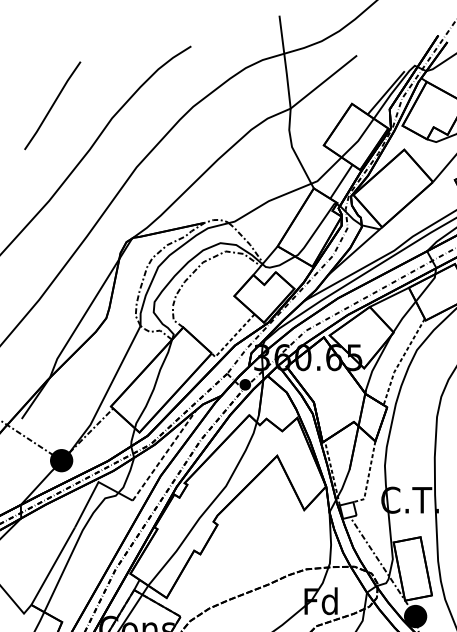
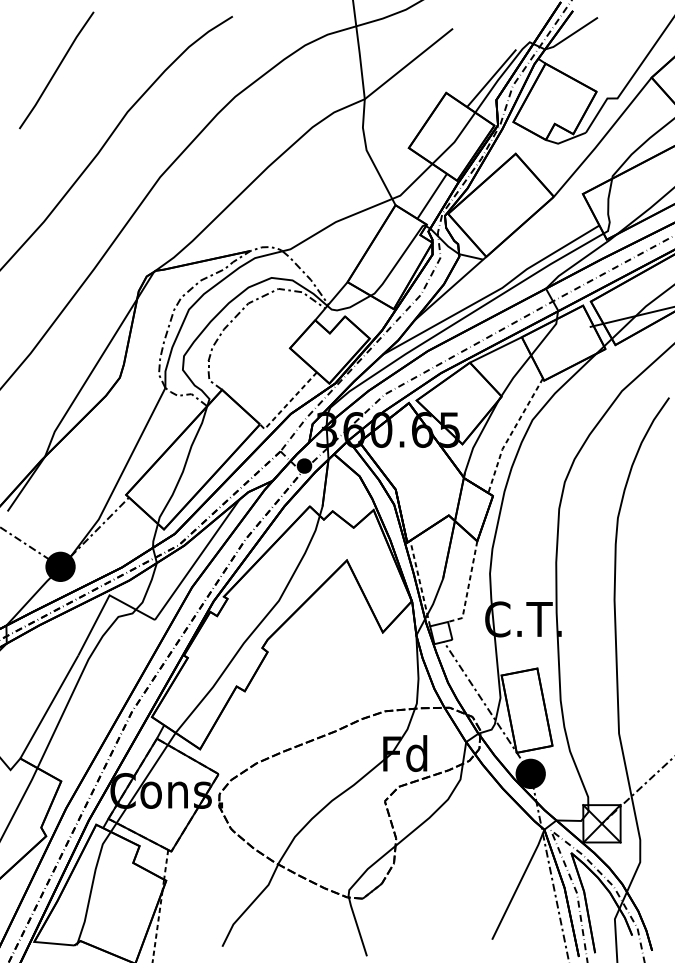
line: (52, 105) -> (56, 70), moved
line: (164, 455) -> (197, 559), dashed -> solid

